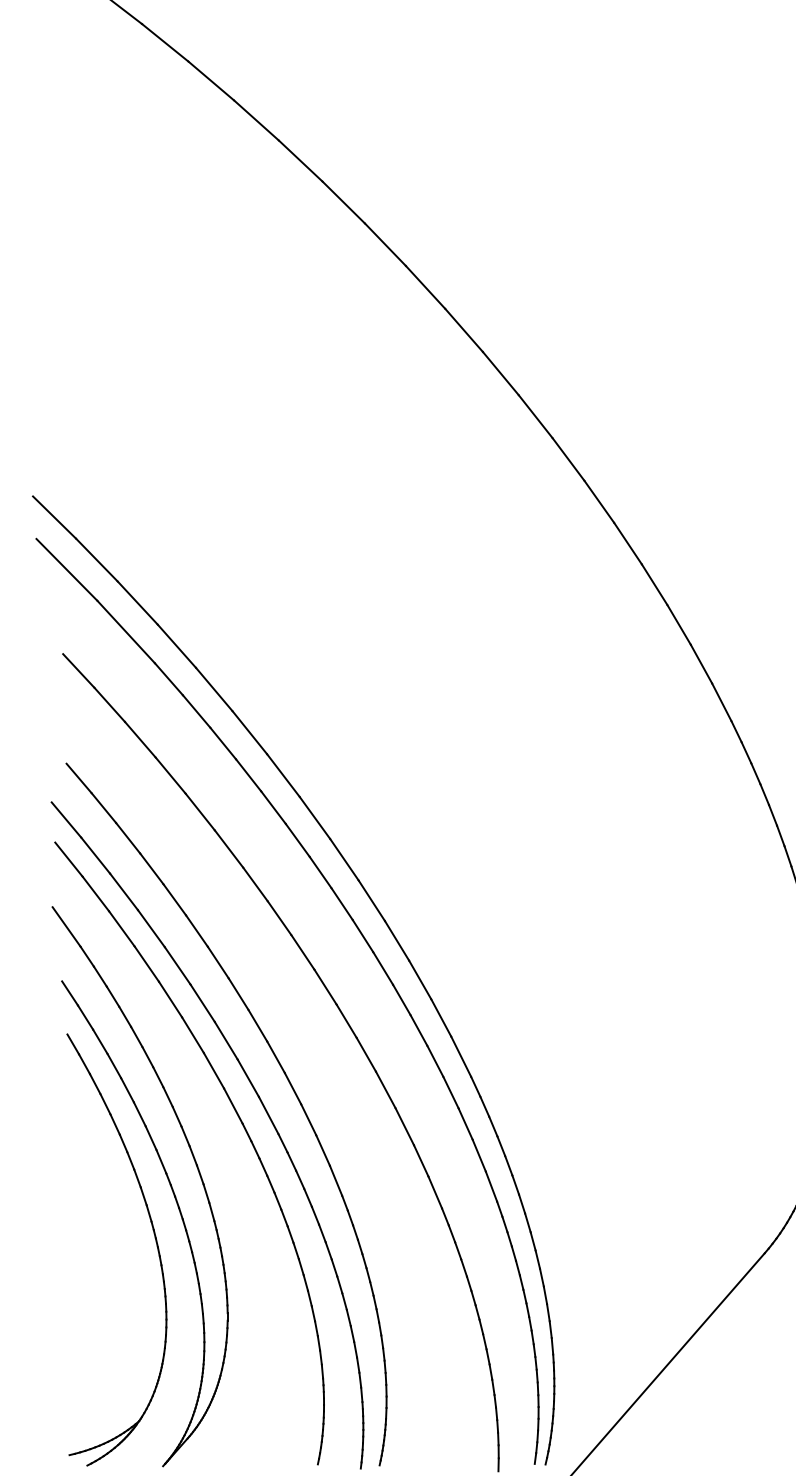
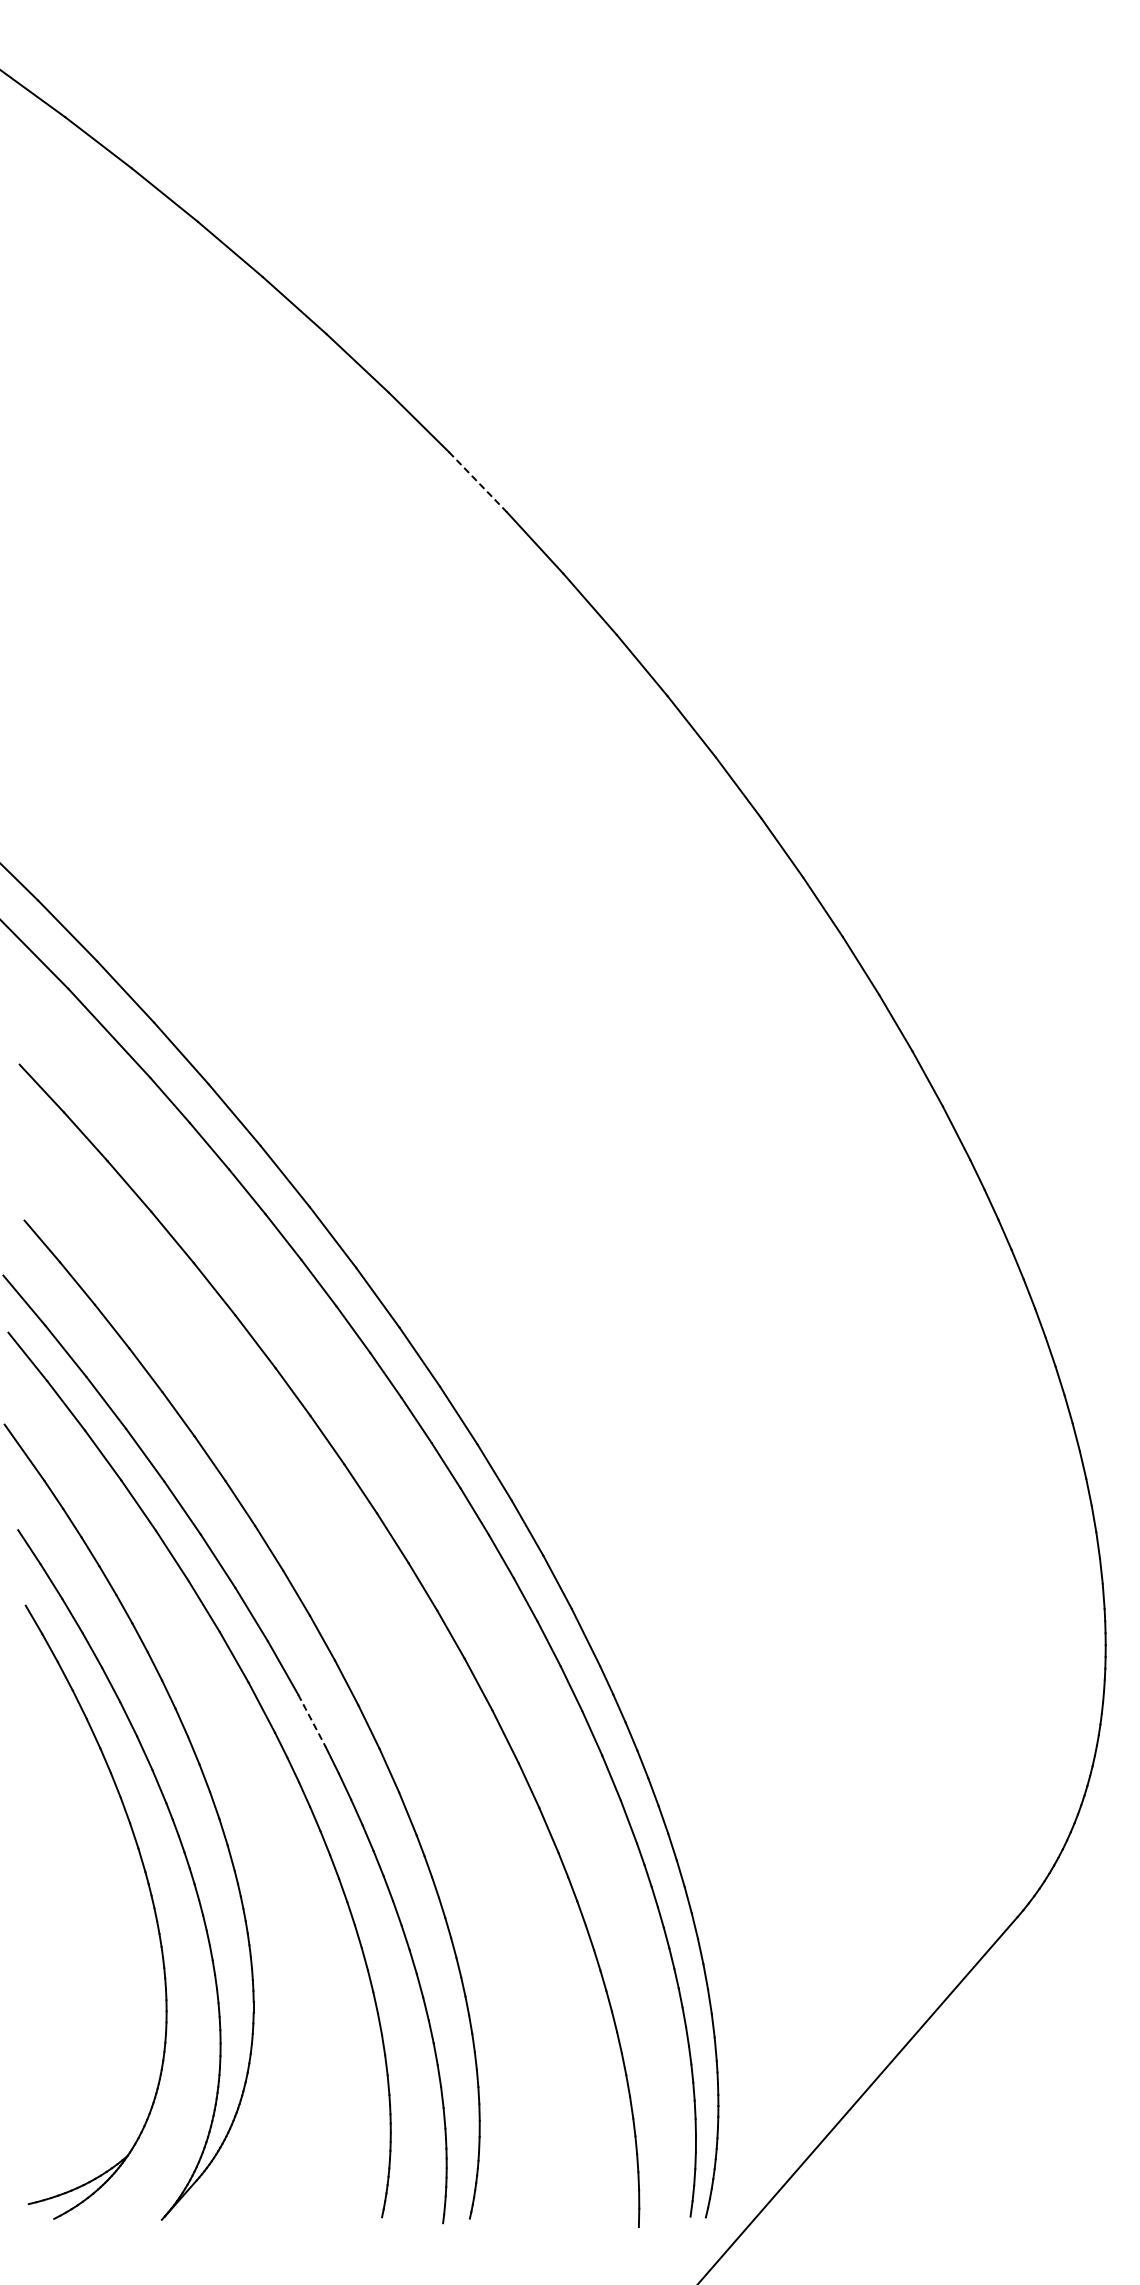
line: (385, 244) -> (478, 482), solid -> dashed
line: (269, 1115) -> (312, 1720), solid -> dashed

